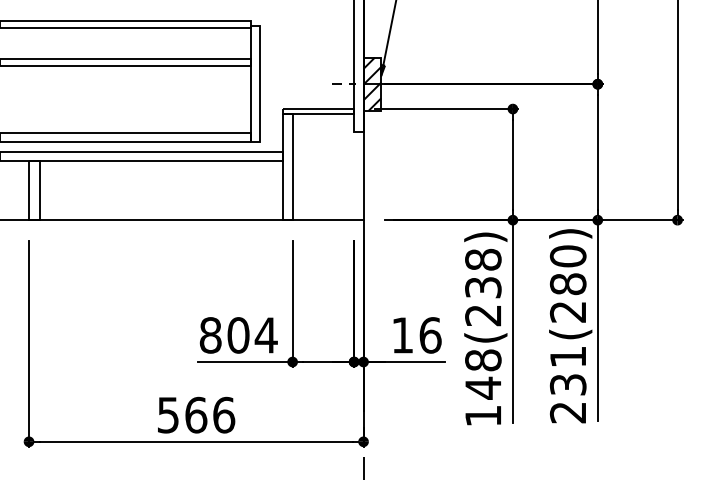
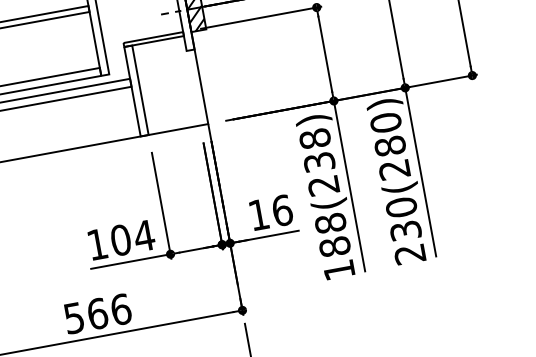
text: (210, 335) -> (97, 244), 804 -> 104
text: (567, 356) -> (400, 207), 231(280) -> 230(280)
text: (483, 387) -> (334, 246), 148(238) -> 188(238)

